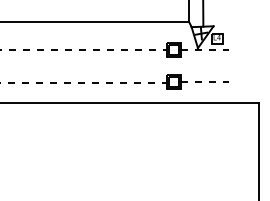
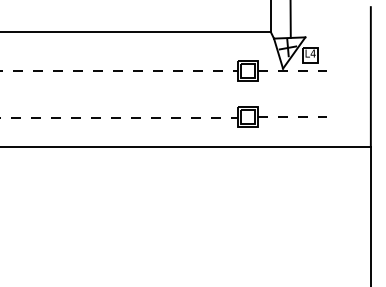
line: (259, 53) -> (371, 76), added

